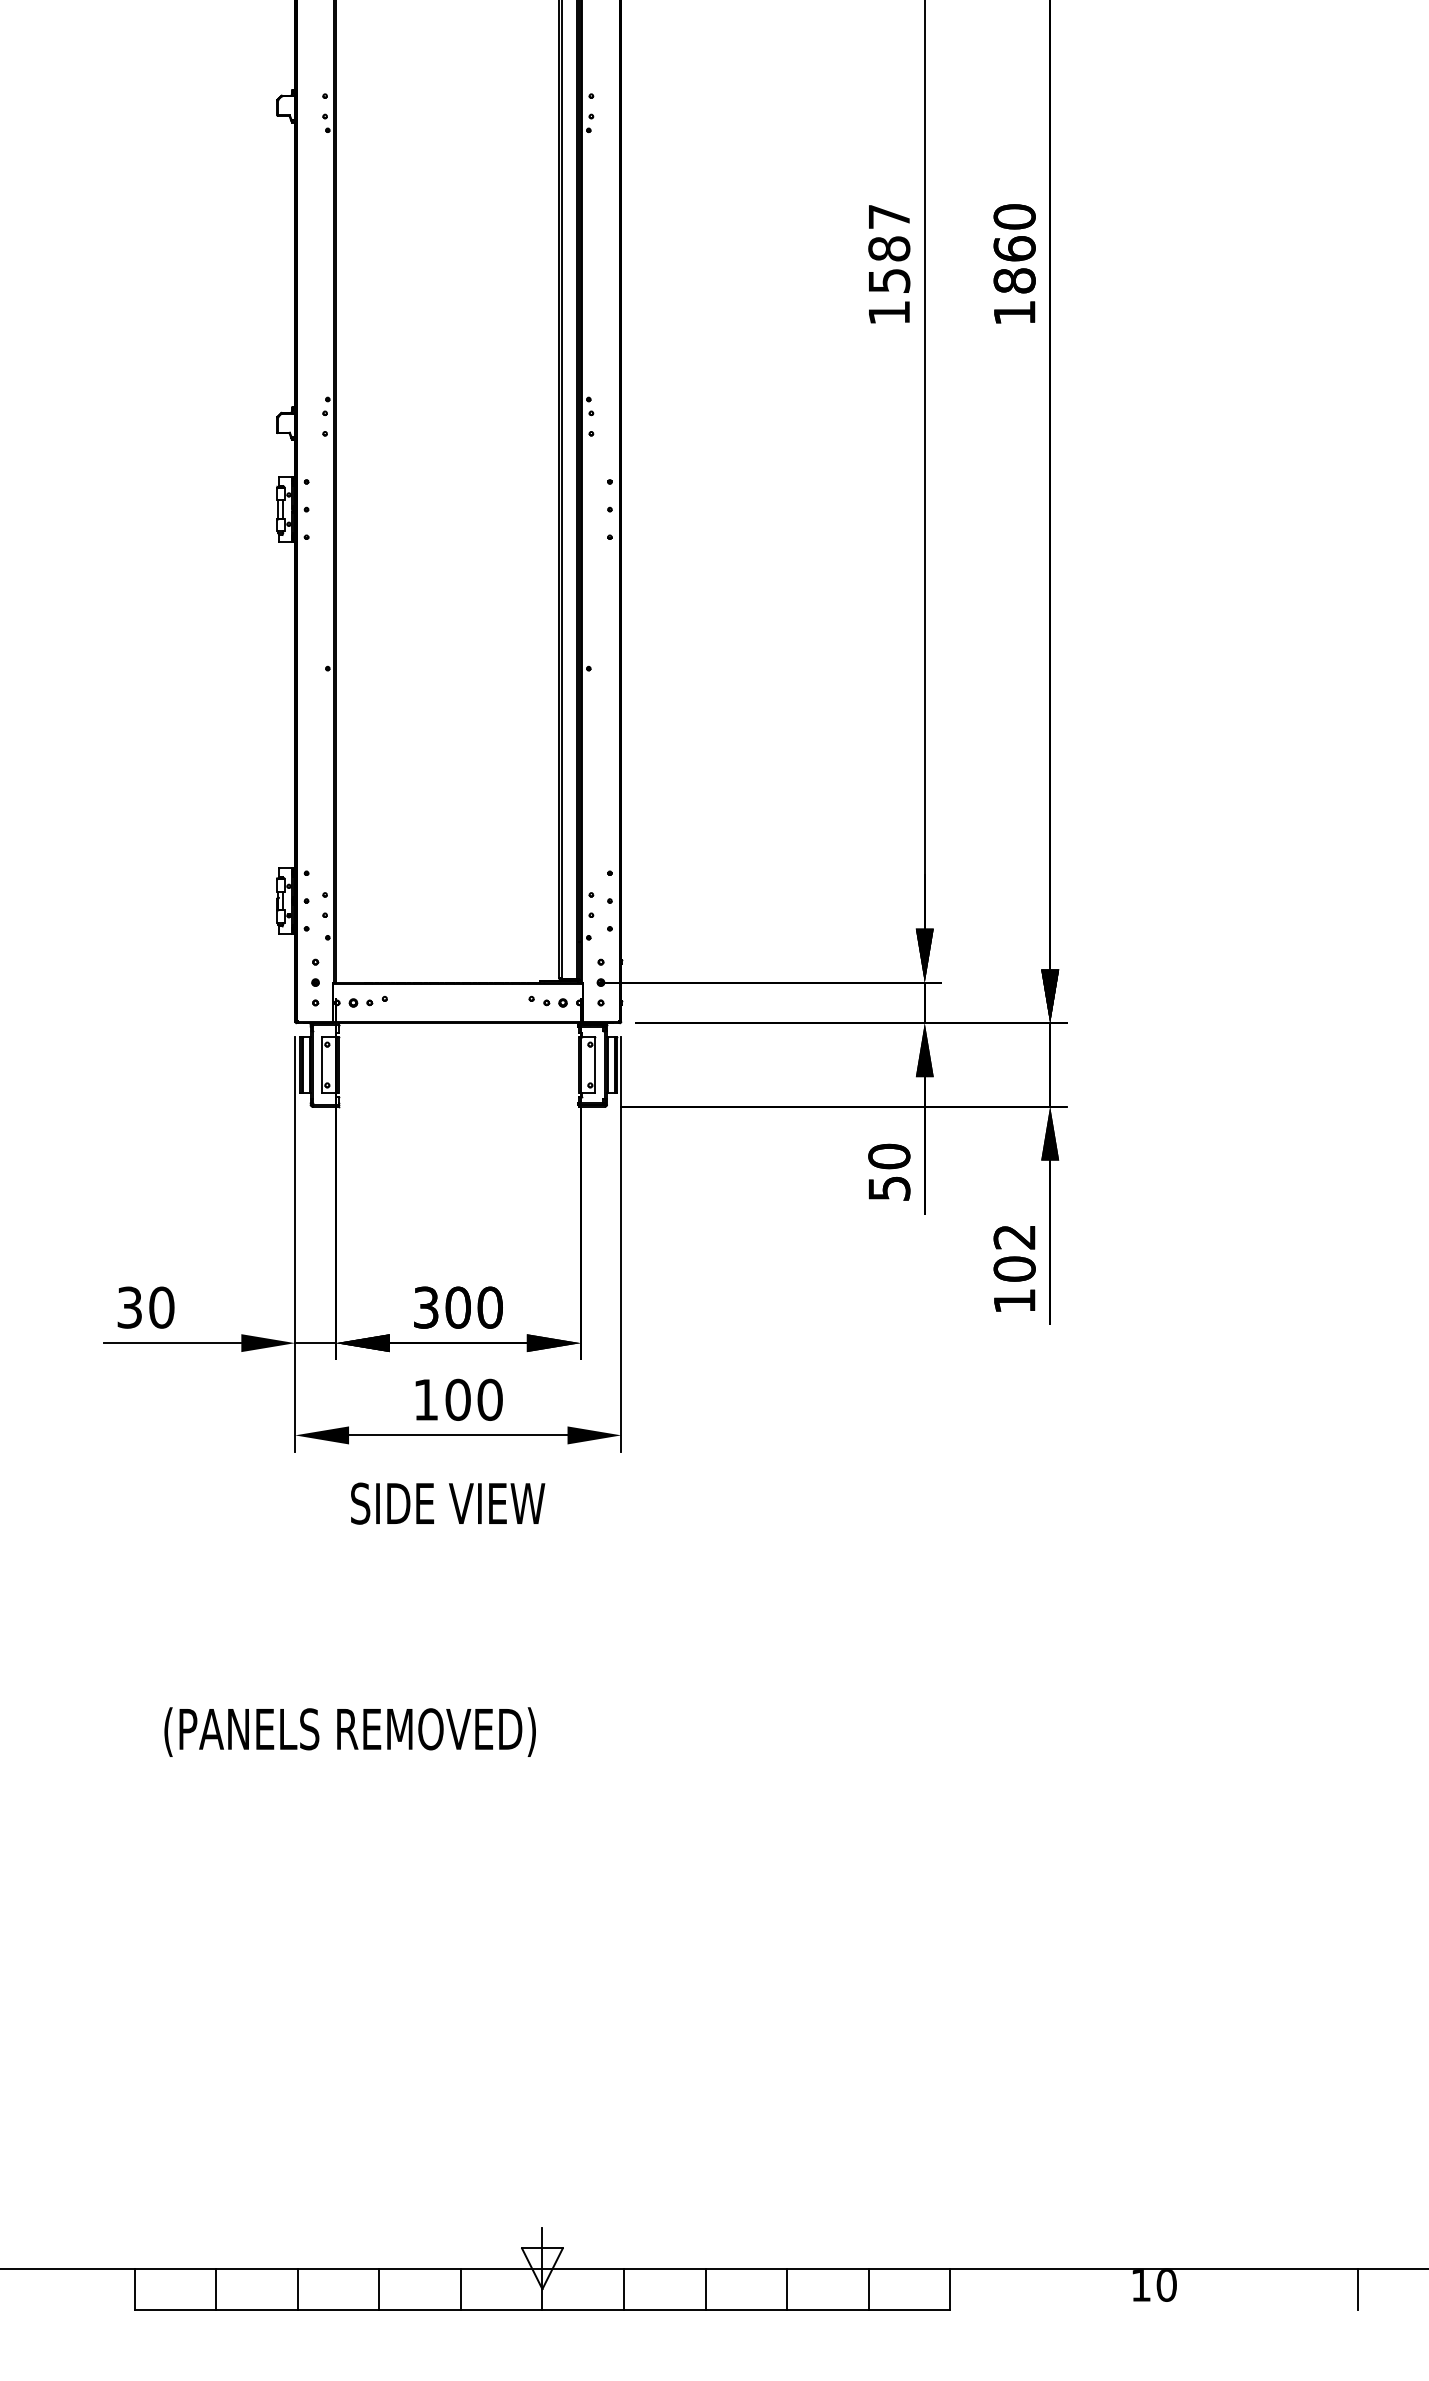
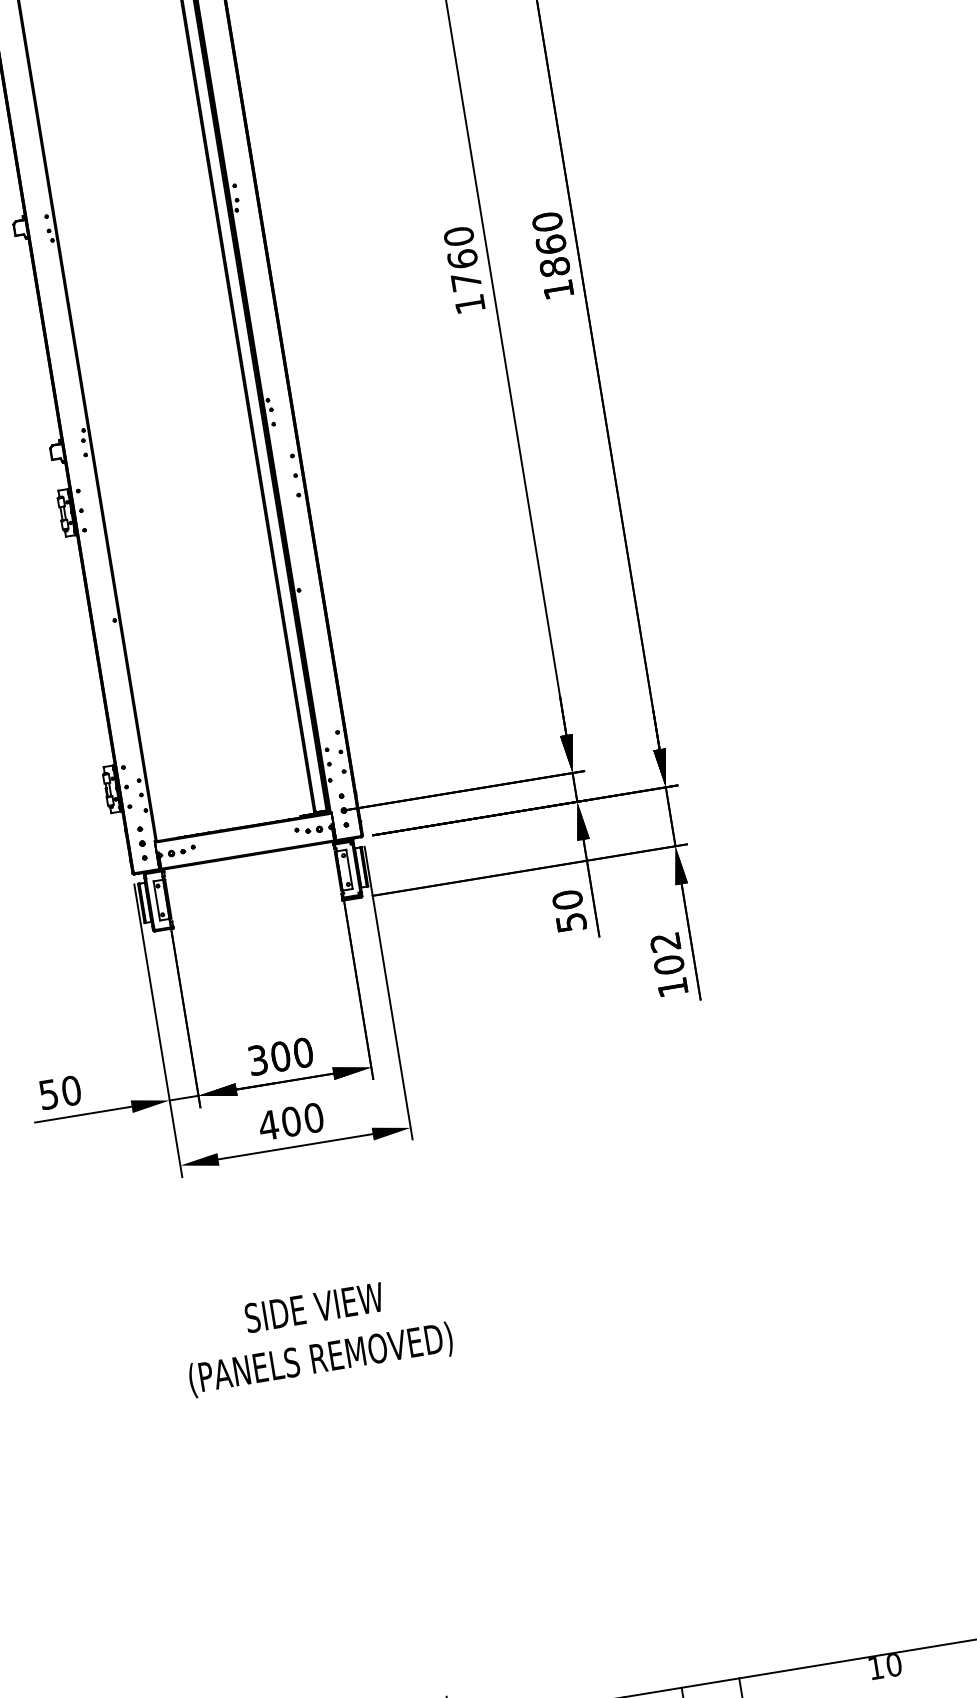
text: (889, 248) -> (462, 258), 1587 -> 1760
text: (129, 1307) -> (48, 1094), 30 -> 50
text: (425, 1399) -> (268, 1125), 100 -> 400
text: (448, 1503) -> (314, 1307), moved
text: (349, 1731) -> (320, 1359), moved

